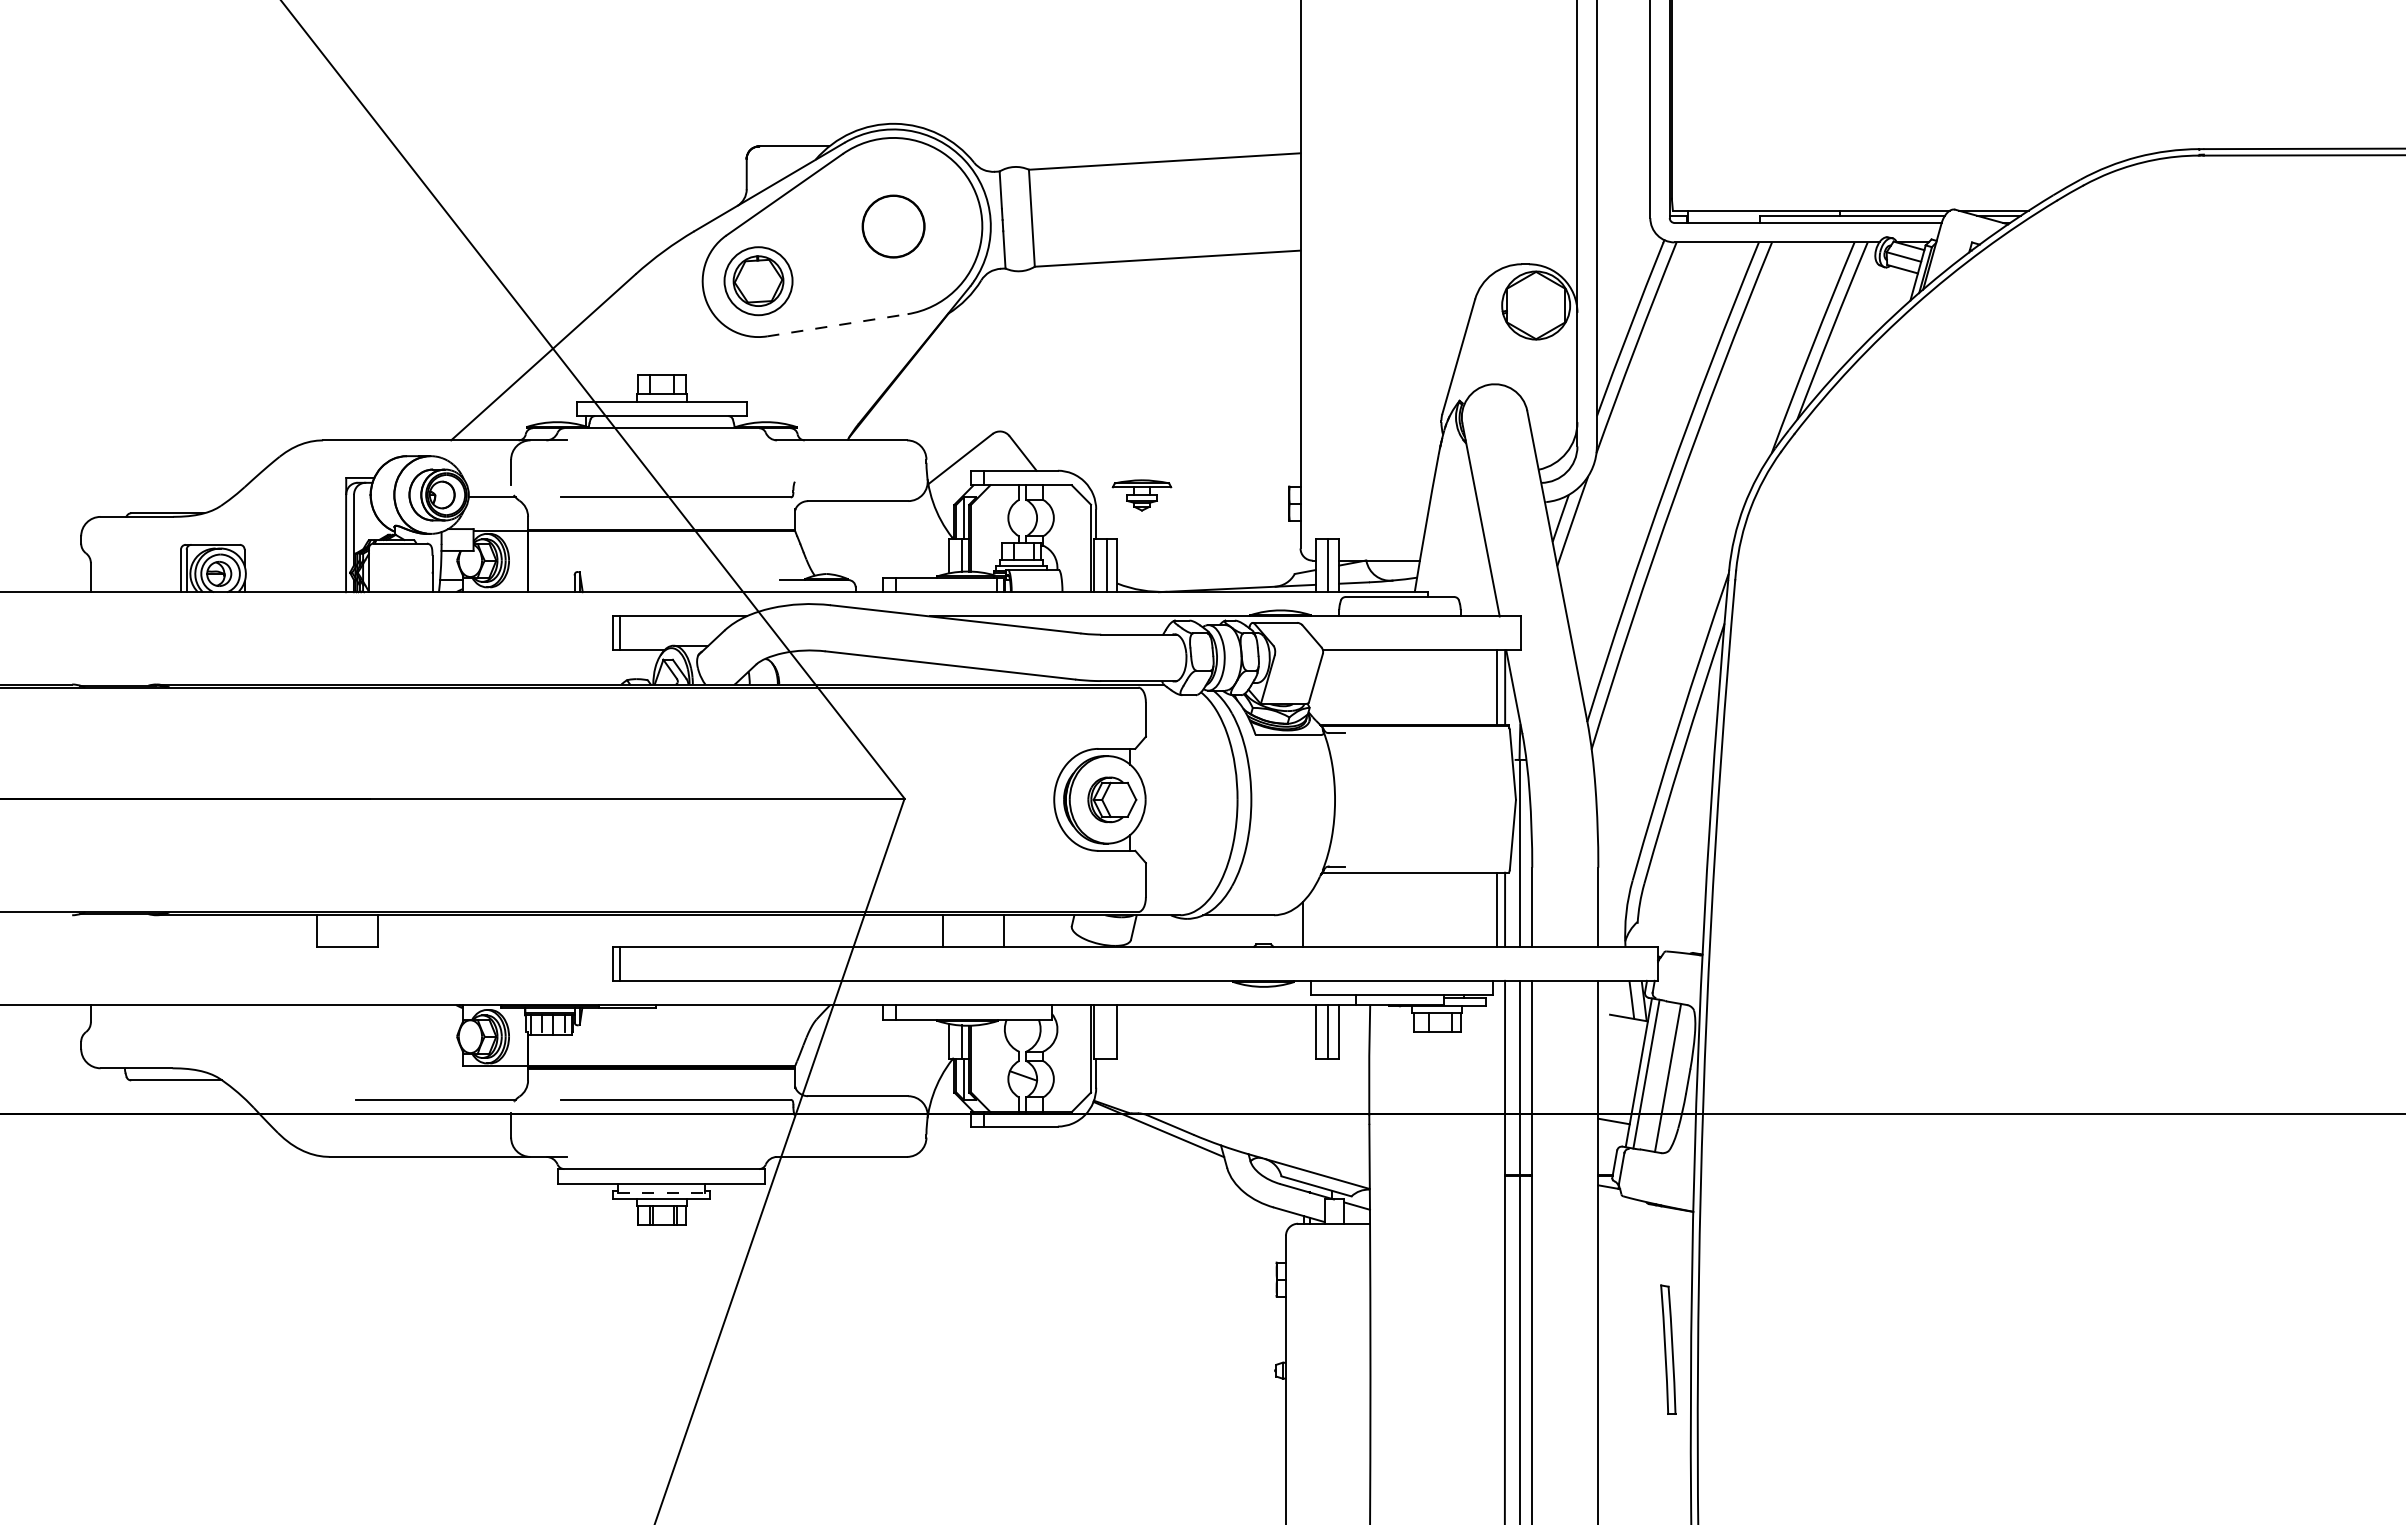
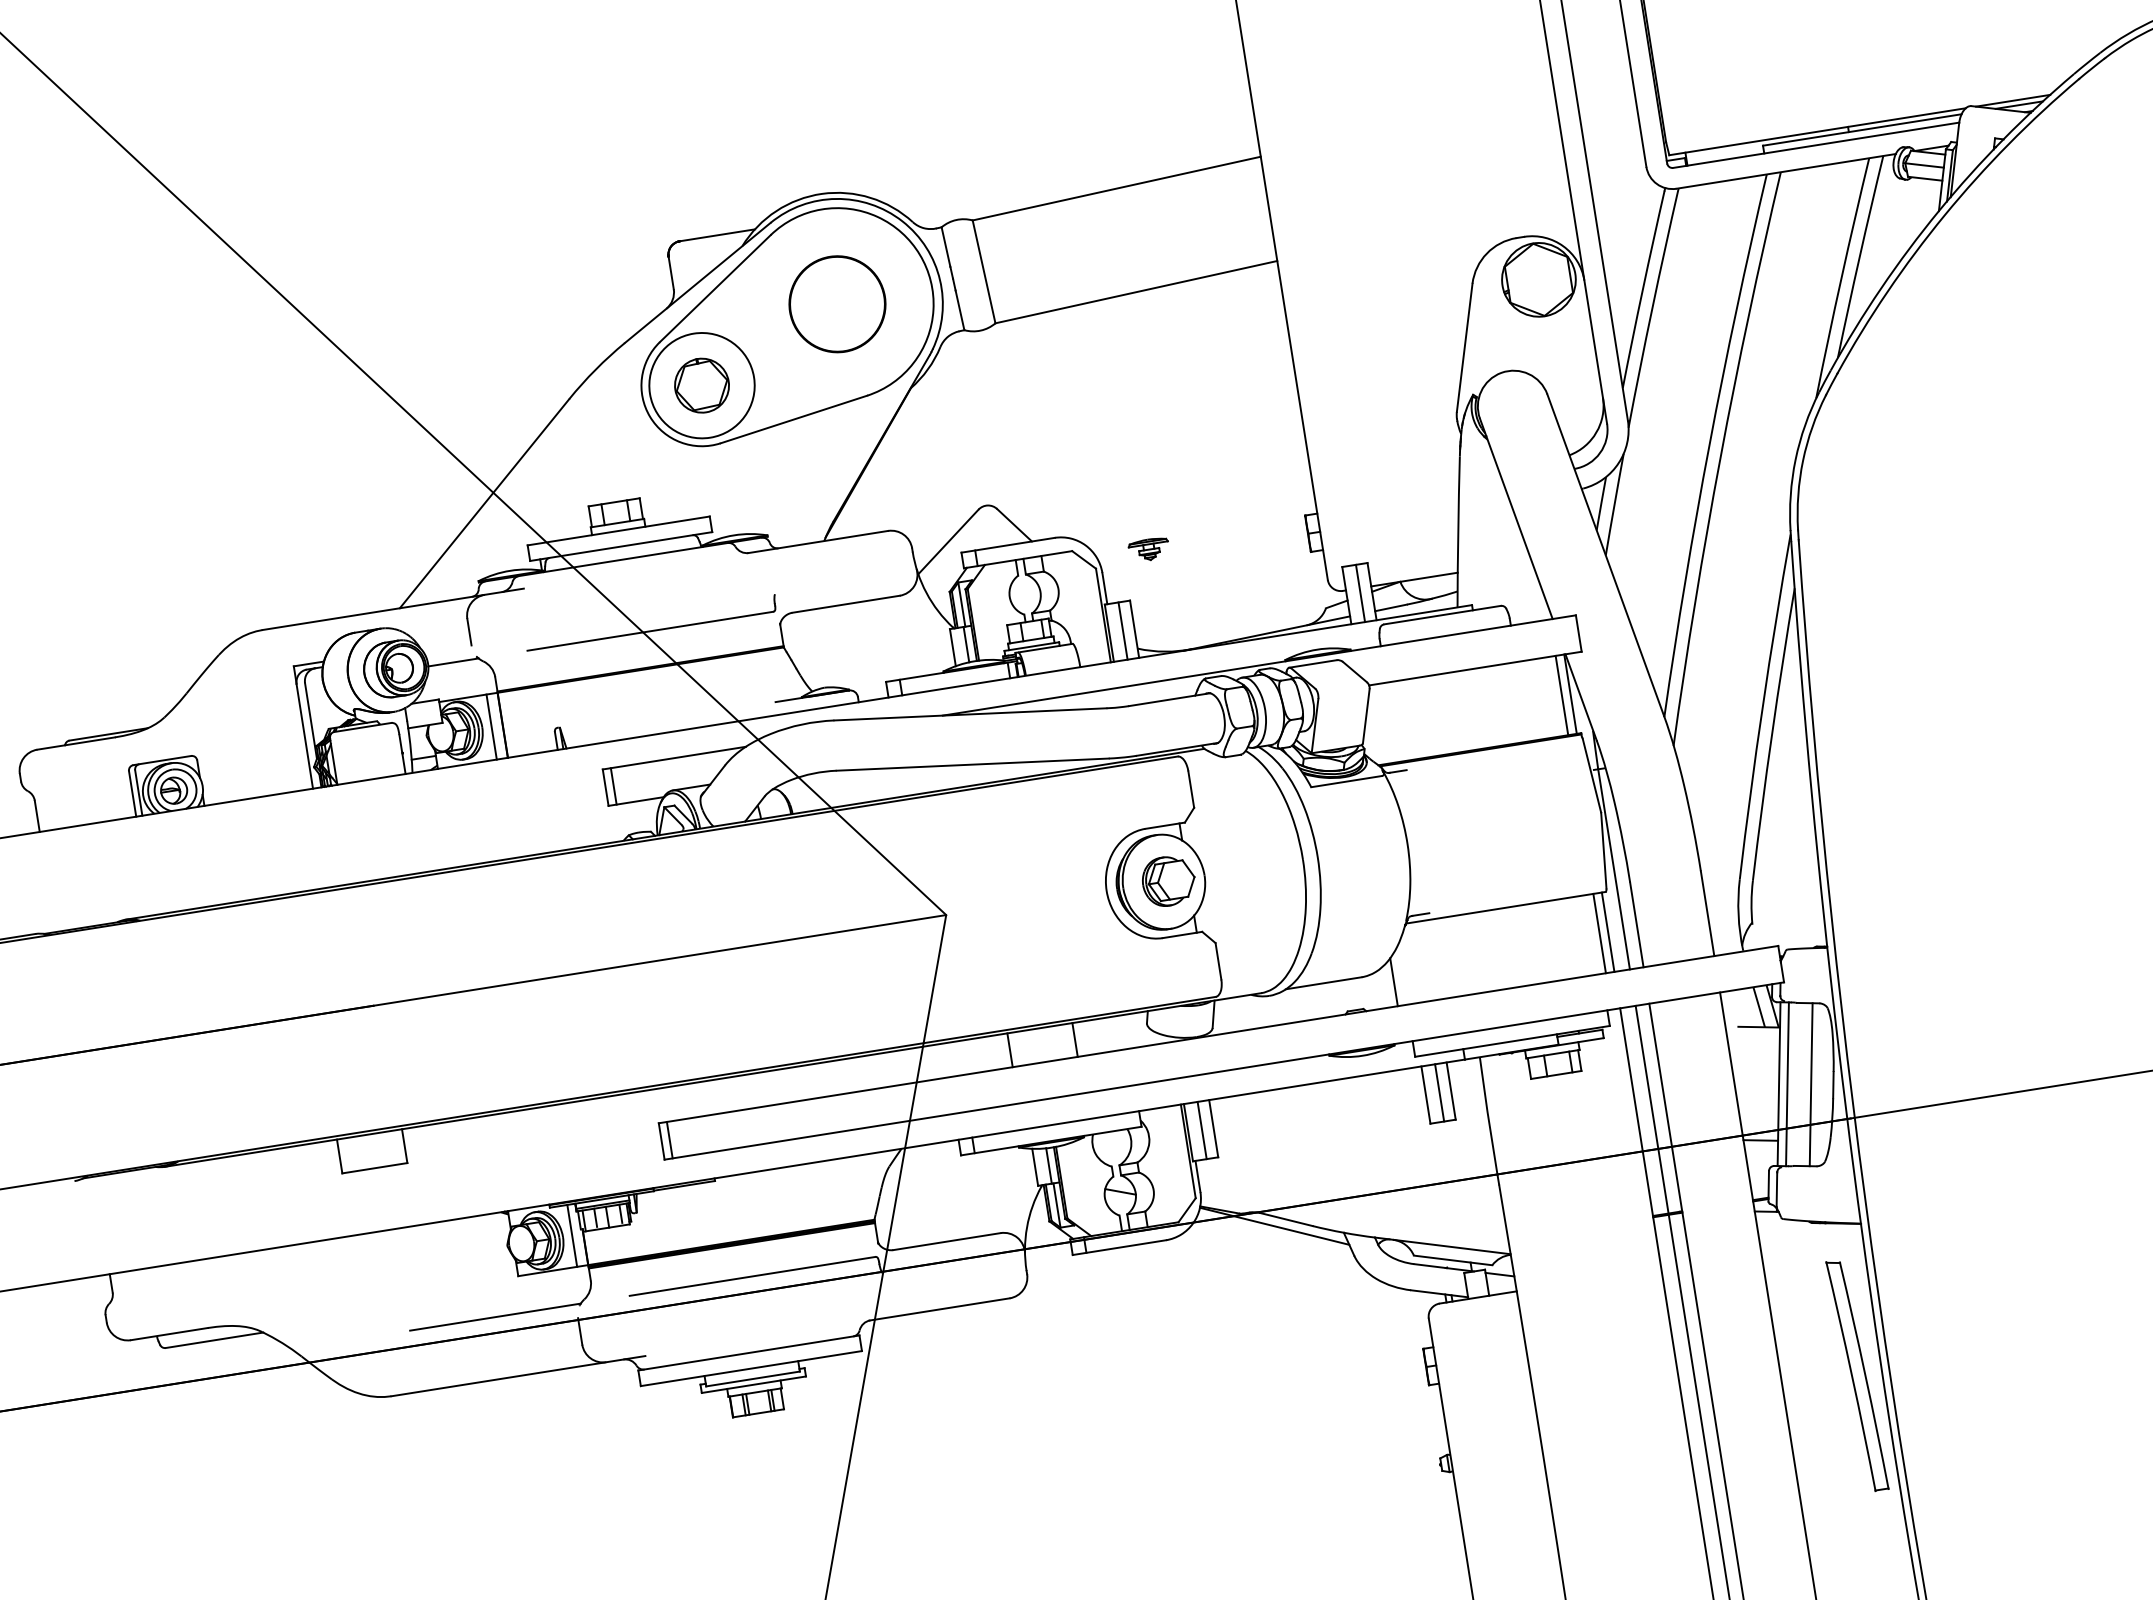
circle: (893, 226) -> (837, 304), size x1.43
circle: (758, 280) -> (701, 384), size x1.43
line: (837, 325) -> (794, 419), dashed -> solid
part: (1142, 494) -> (1149, 548), size x0.62
line: (517, 561) -> (491, 726), added
line: (1106, 1031) -> (1201, 1130), added
line: (517, 1036) -> (571, 1235), added
line: (661, 1193) -> (752, 1379), dashed -> solid
part: (1668, 1349) -> (1857, 1375), size x1.67

